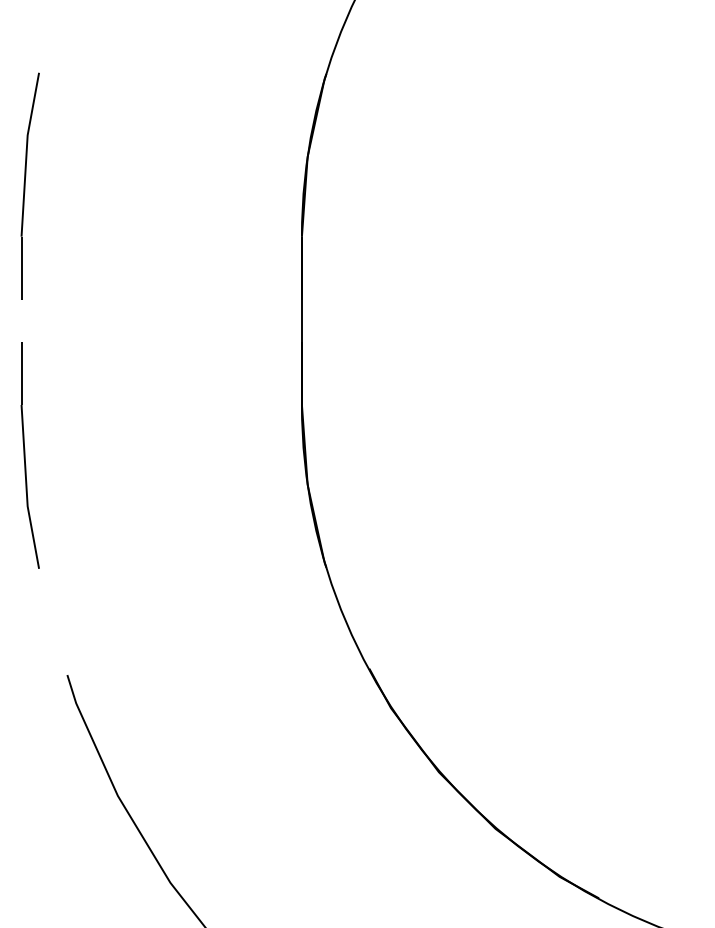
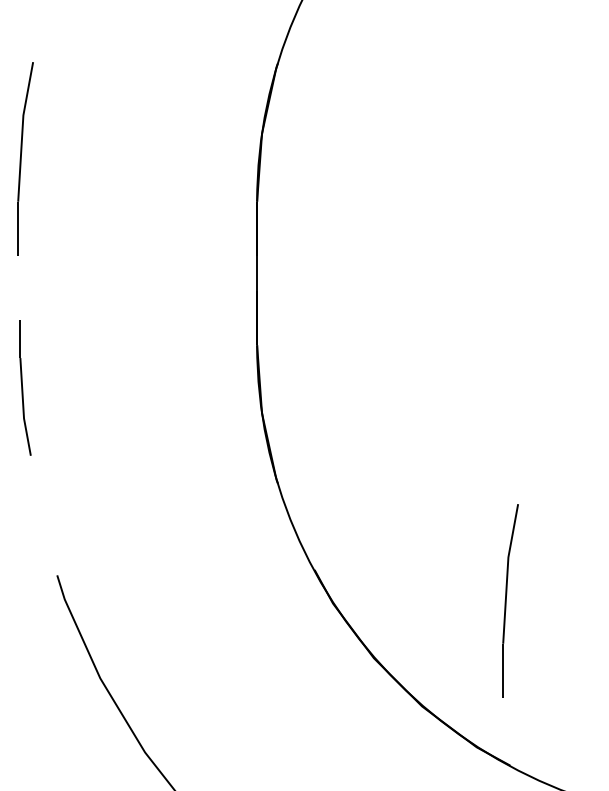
part: (30, 454) -> (25, 387), size x0.7
part: (599, 704) -> (510, 600), added

